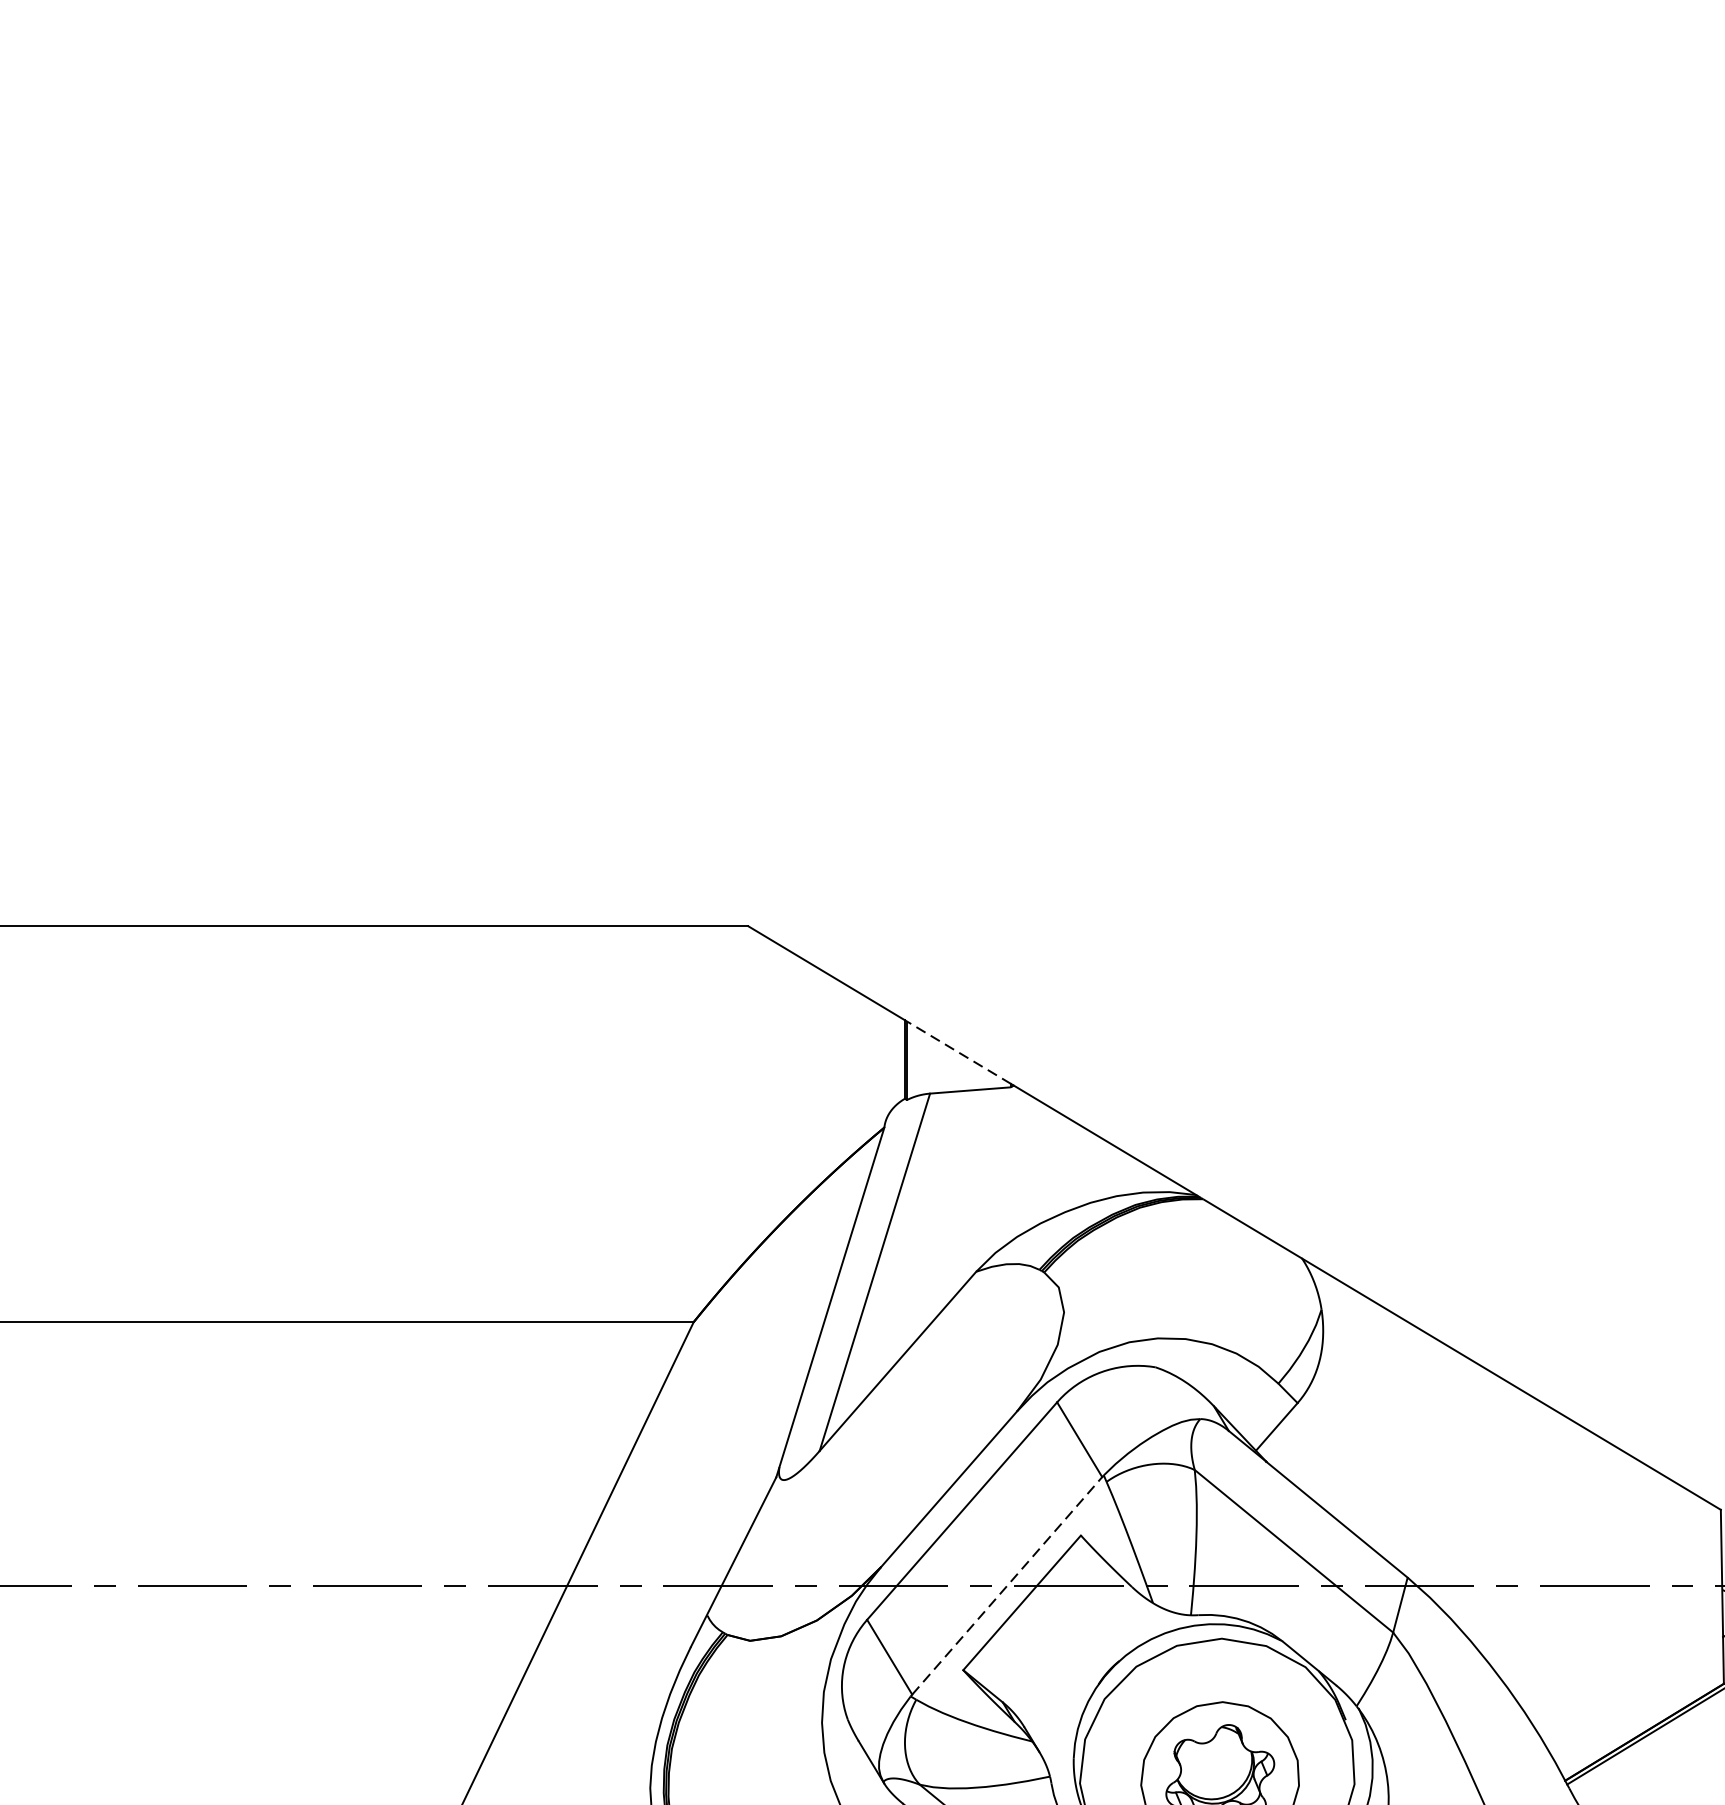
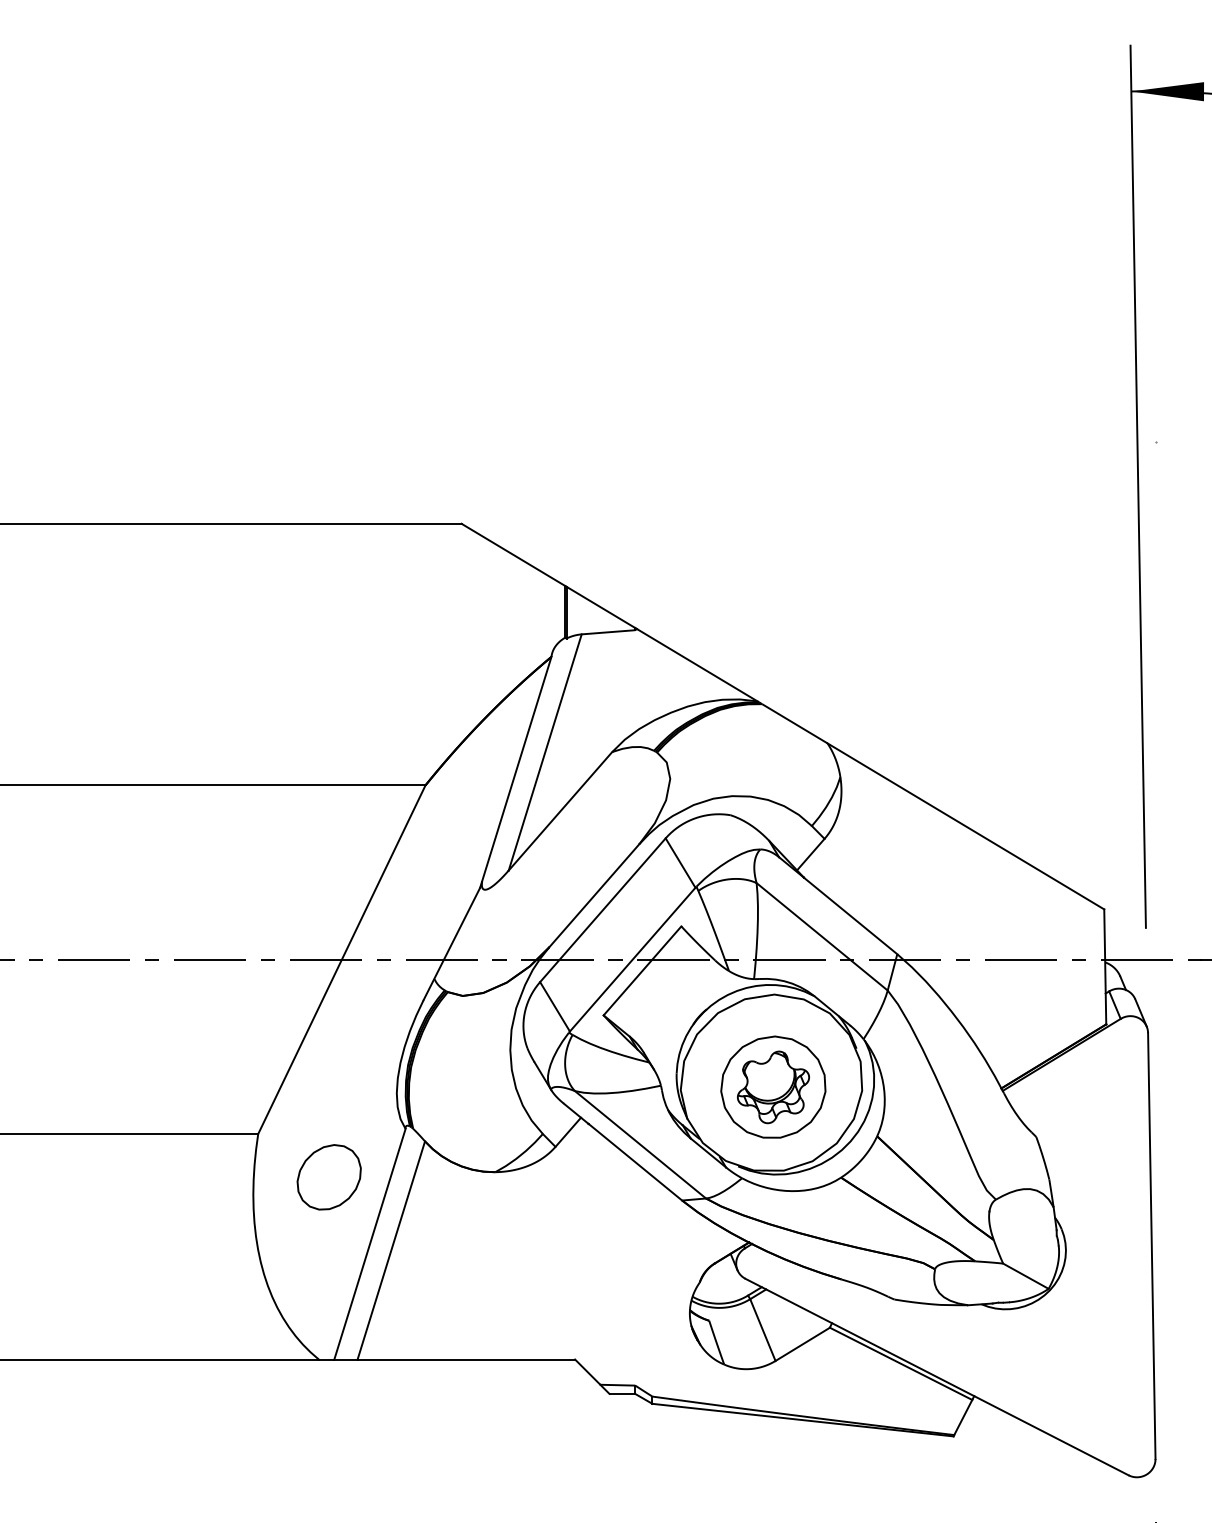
line: (958, 1052) -> (600, 607), dashed -> solid
line: (1008, 1585) -> (633, 959), dashed -> solid

